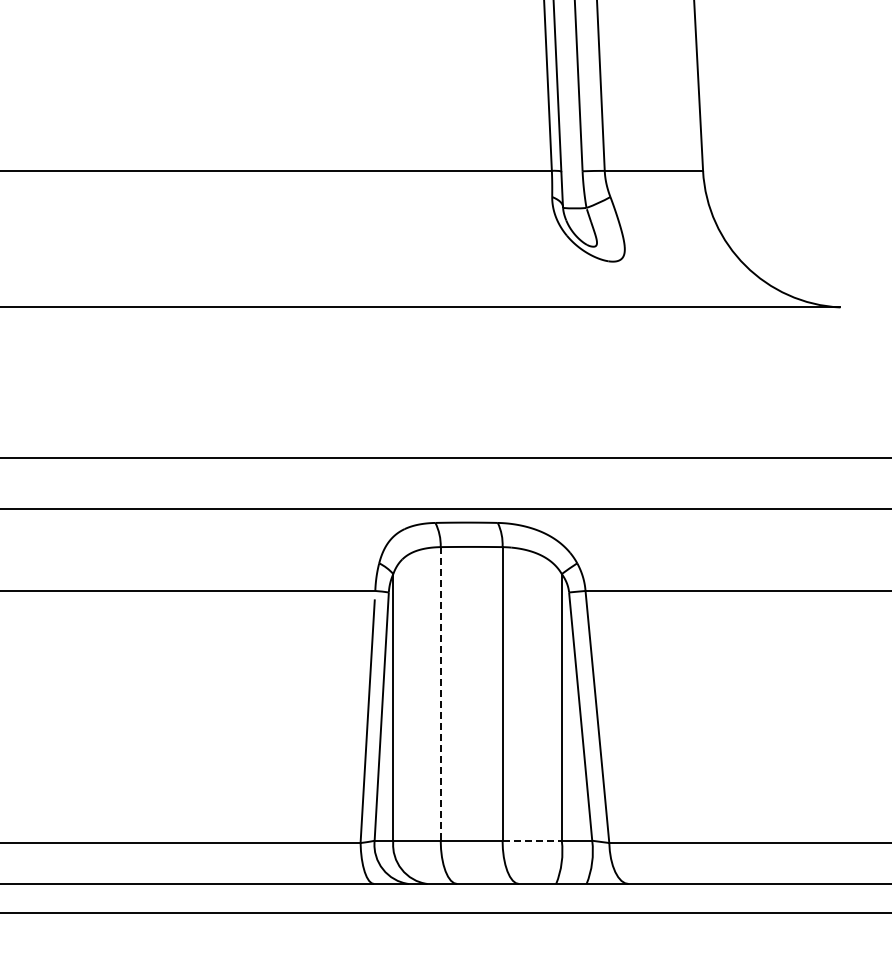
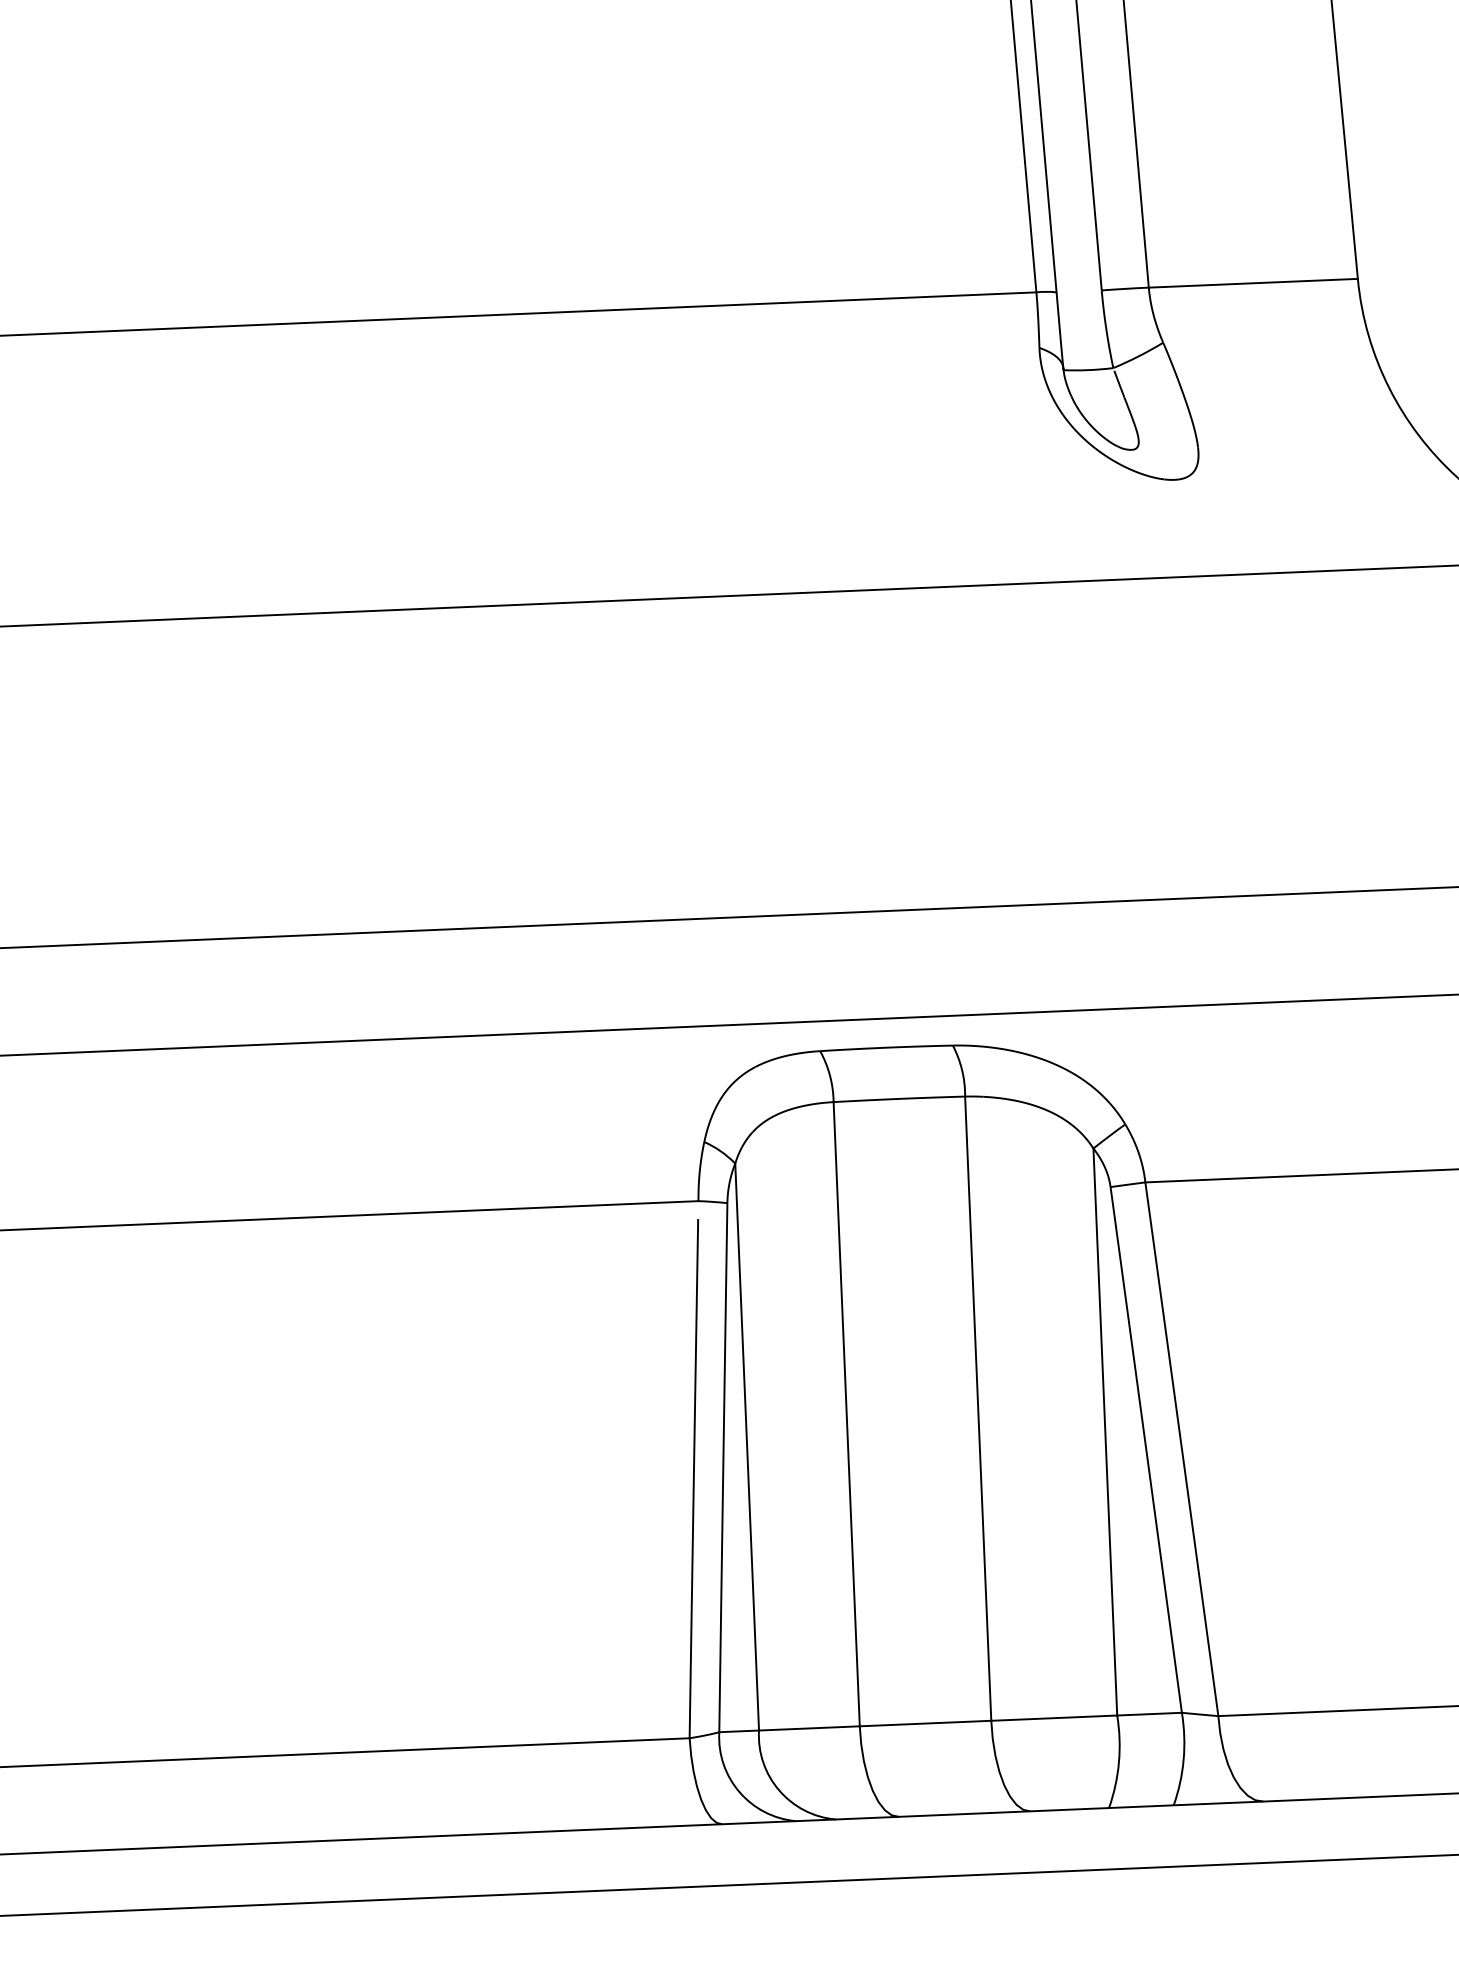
line: (440, 693) -> (846, 1413), dashed -> solid
line: (532, 840) -> (1054, 1717), dashed -> solid

